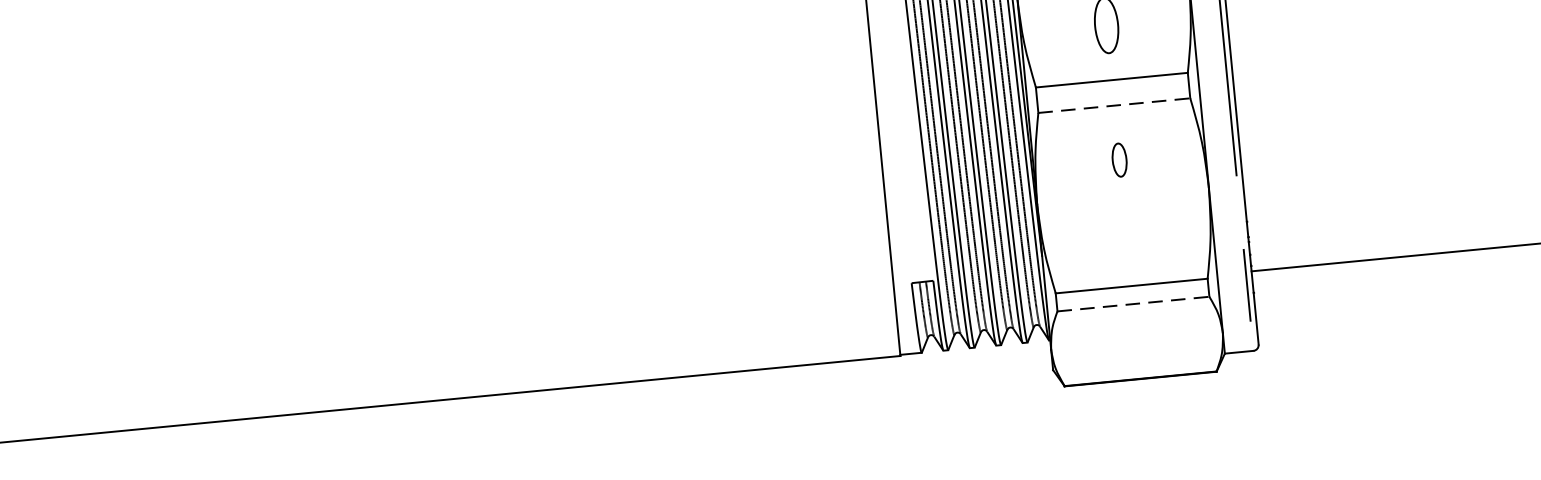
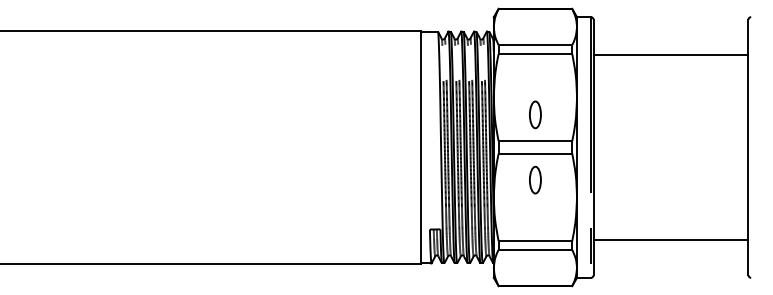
line: (1114, 105) -> (535, 153), dashed -> solid
part: (1119, 158) -> (535, 179), size x1.67
line: (1133, 303) -> (535, 249), dashed -> solid

